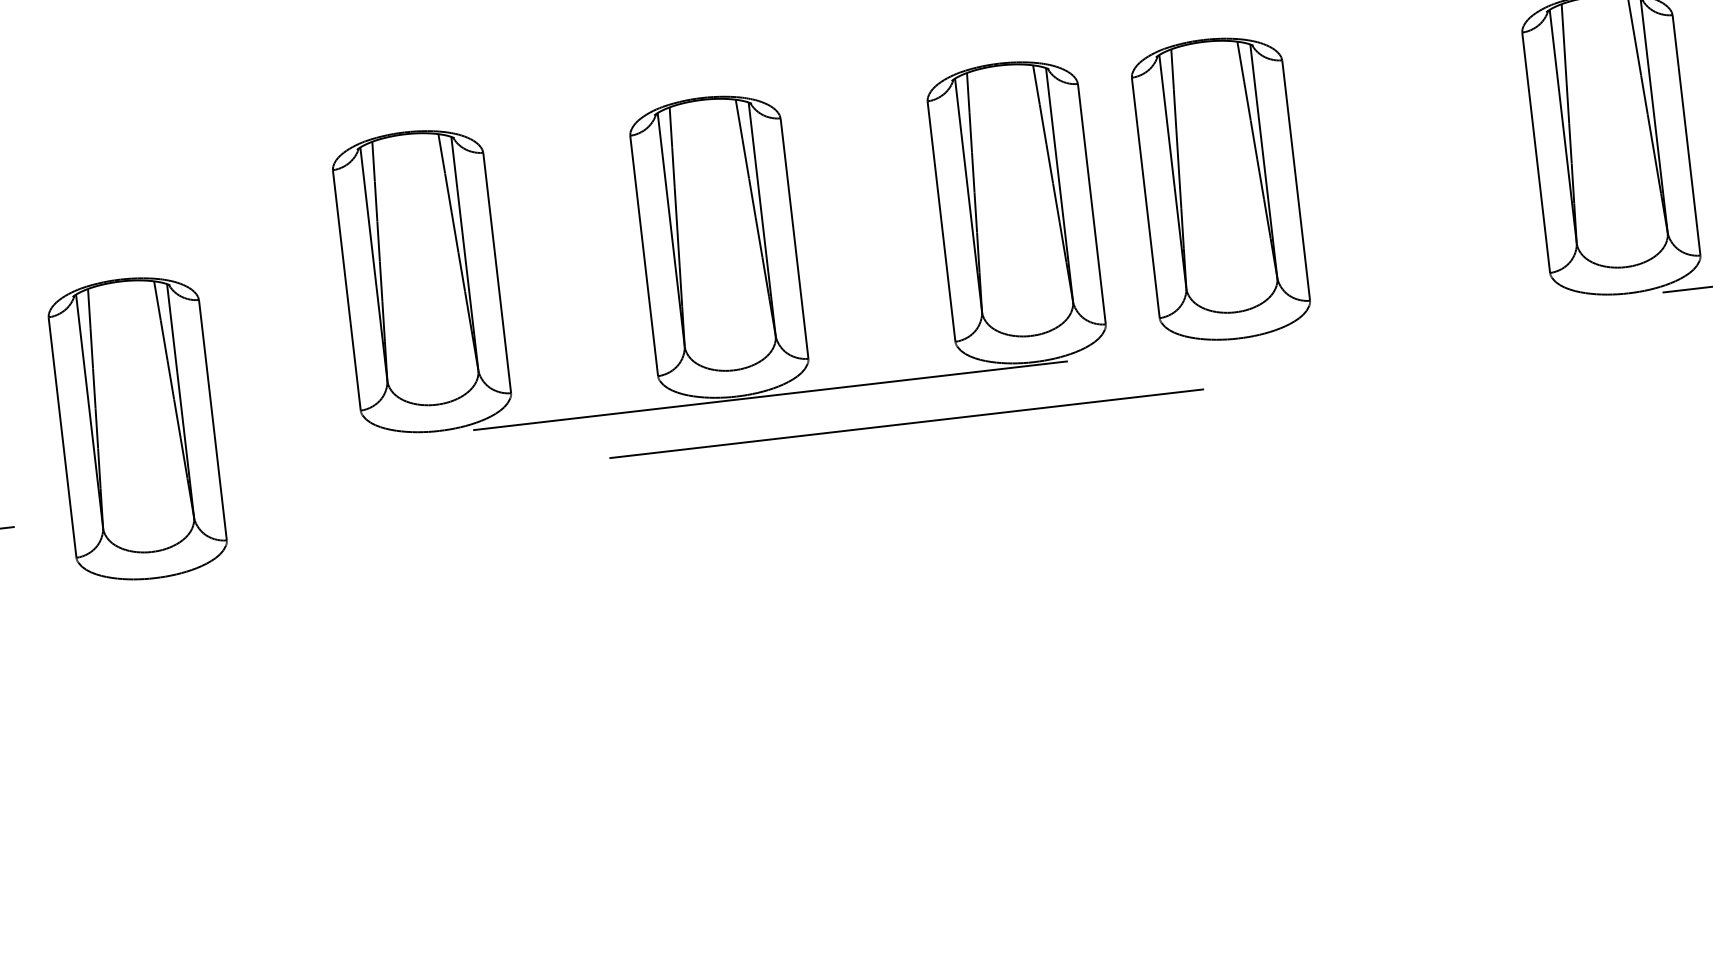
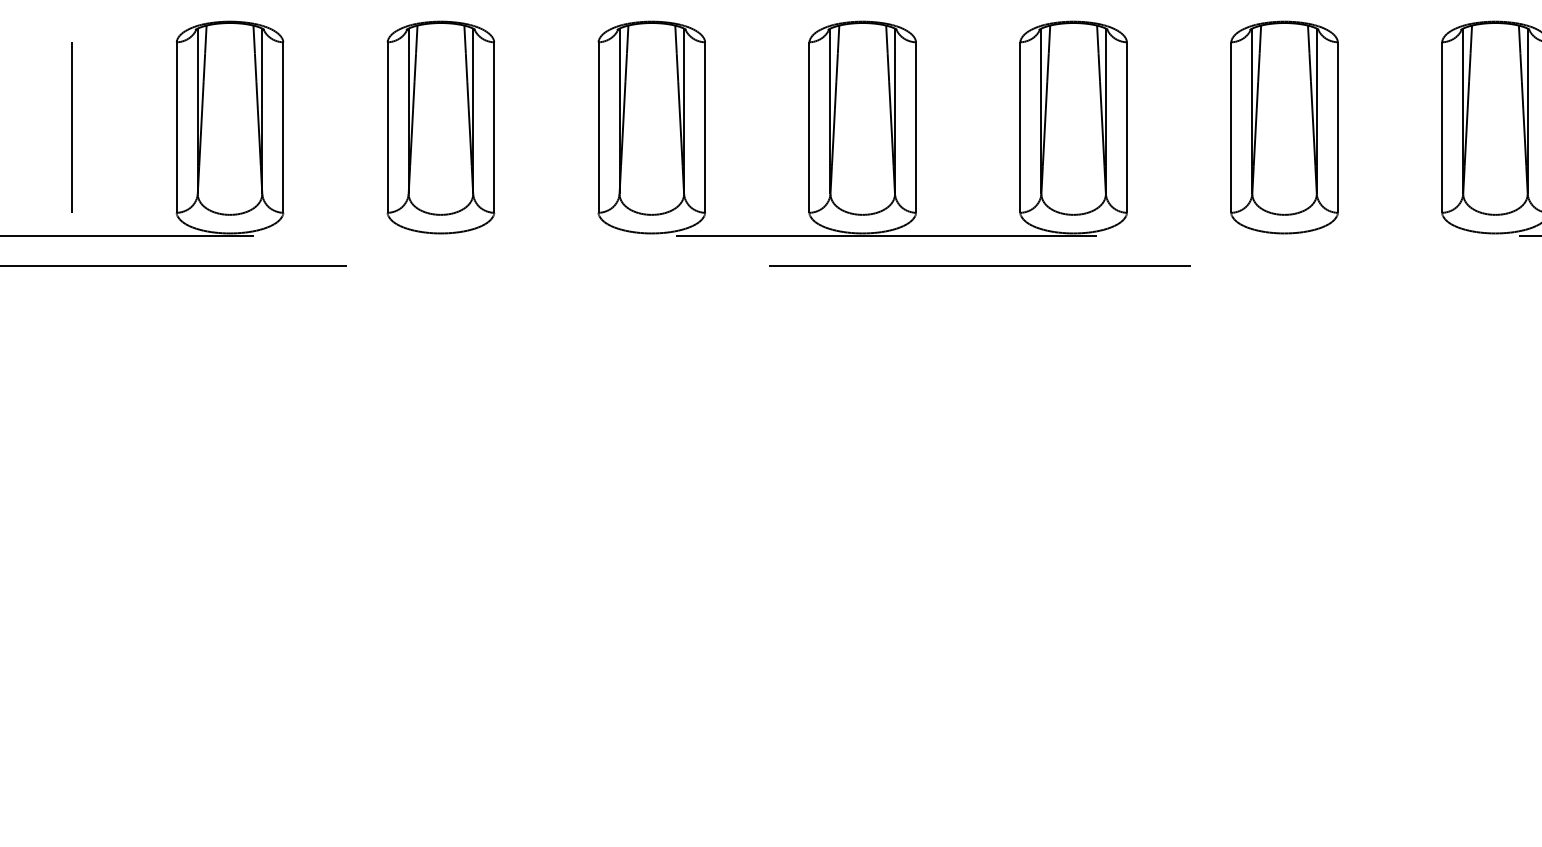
part: (1220, 189) -> (1284, 127), moved
part: (137, 428) -> (440, 127), moved

